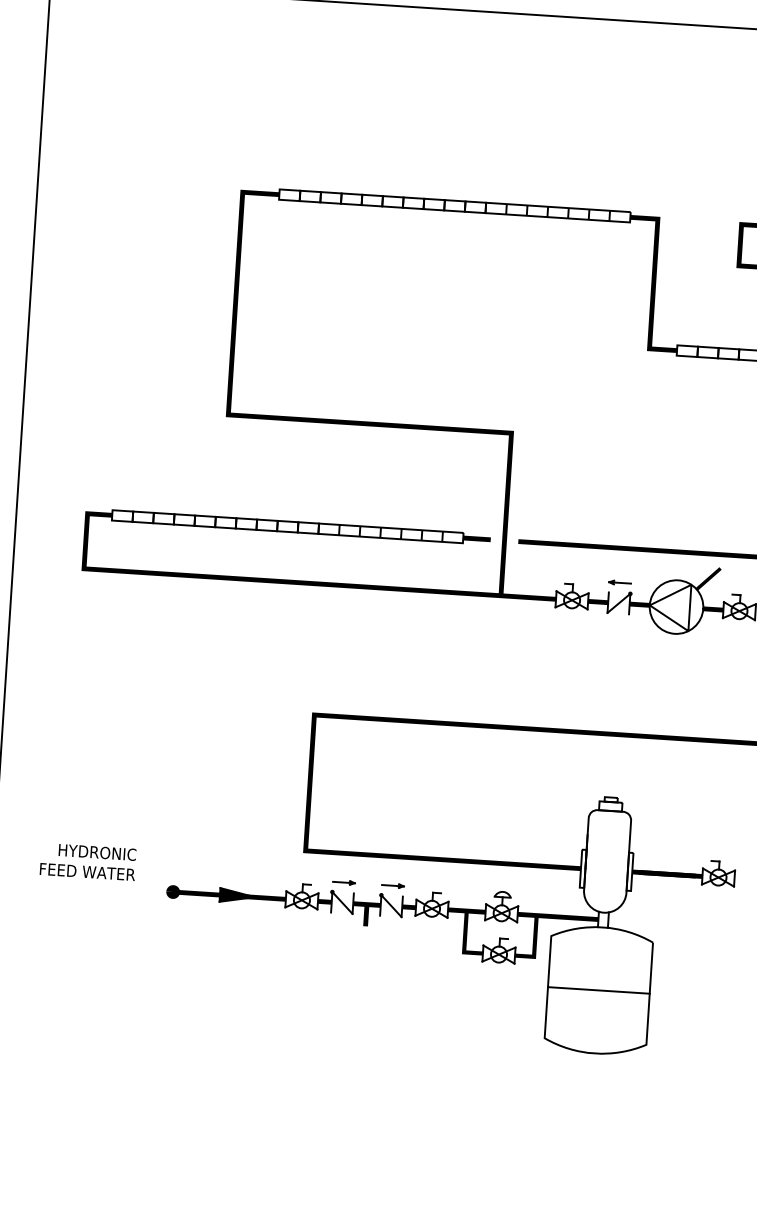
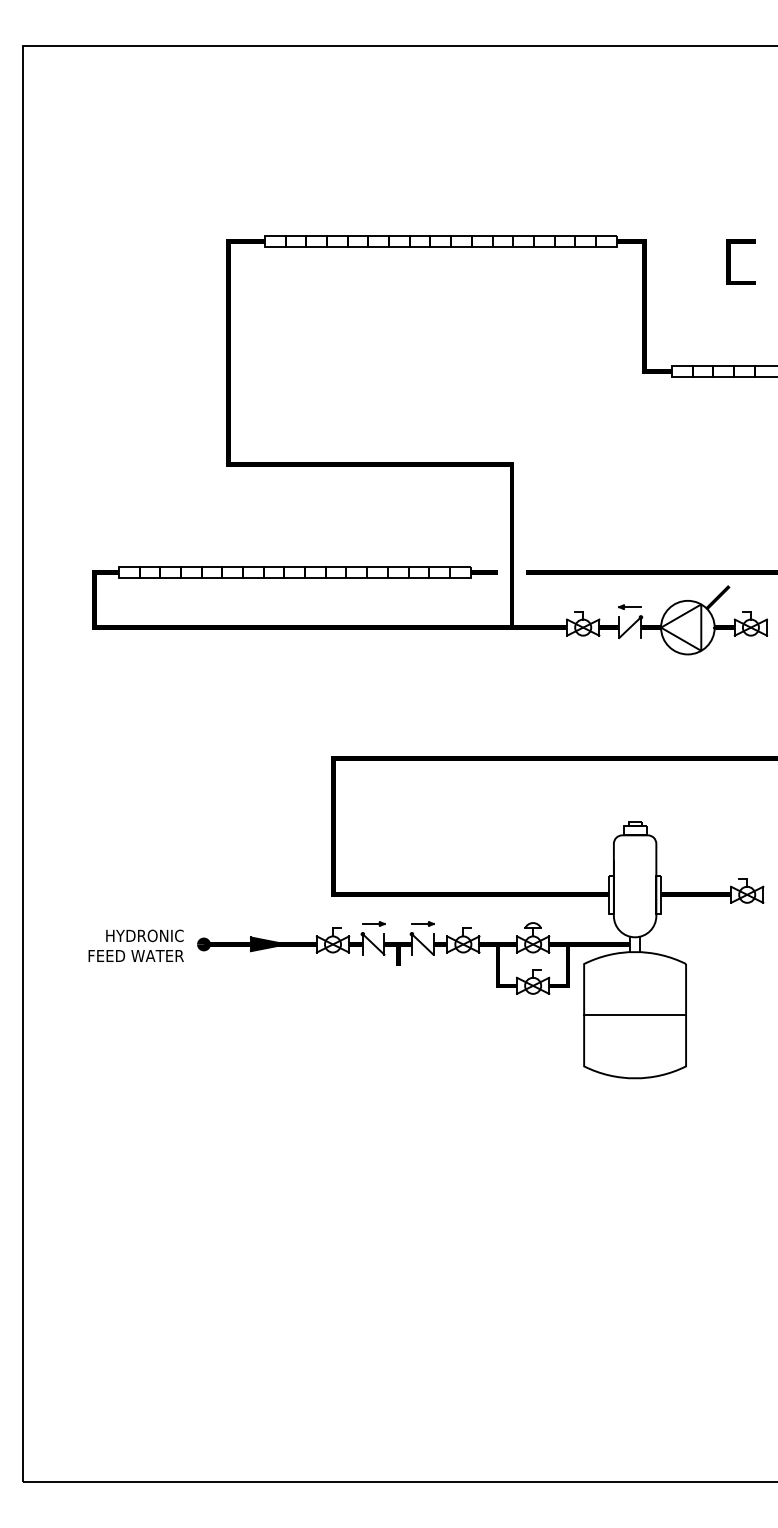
text: (87, 861) -> (135, 945), moved

